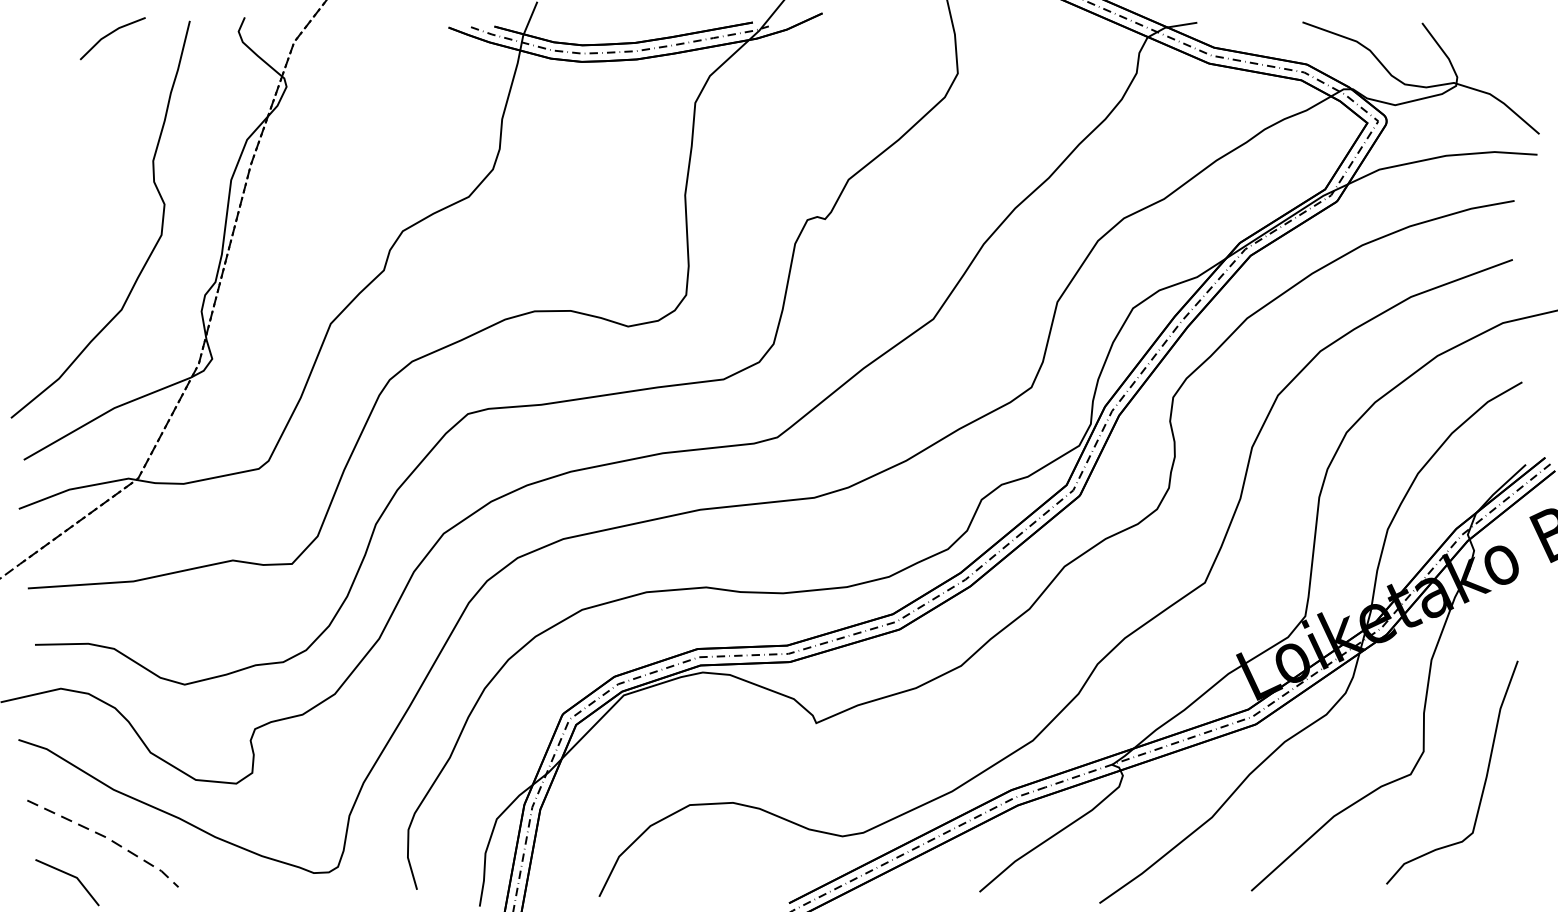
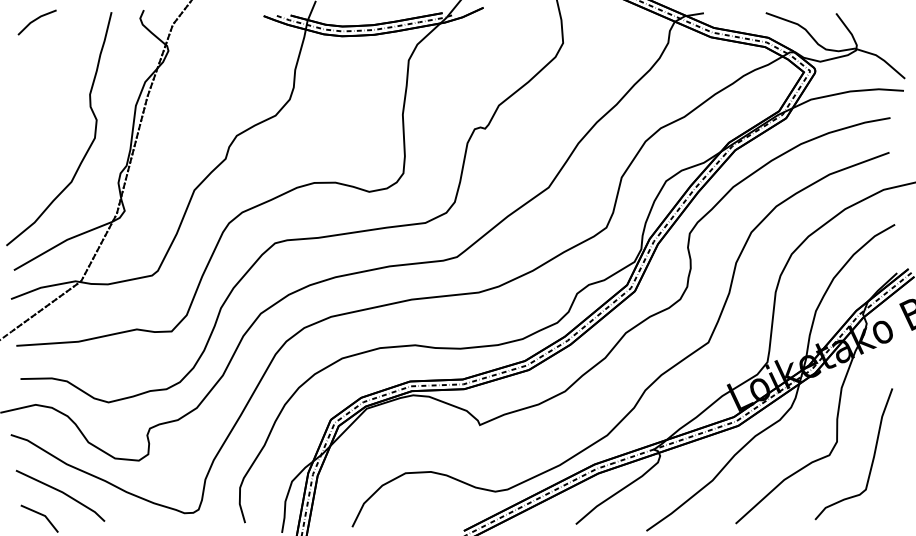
line: (111, 35) -> (36, 20), moved
line: (106, 837) -> (62, 492), dashed -> solid

